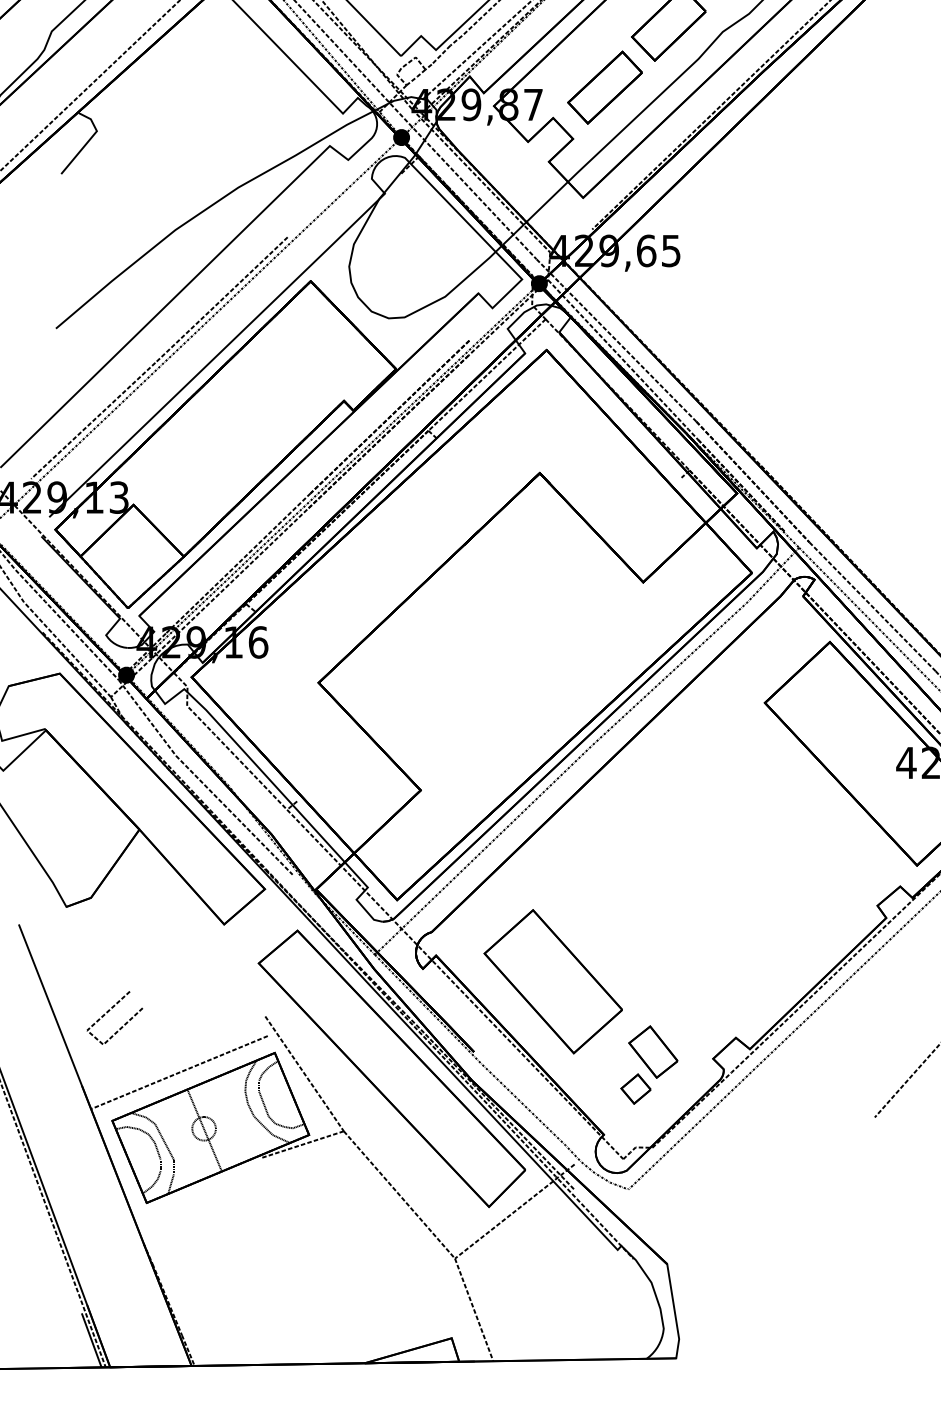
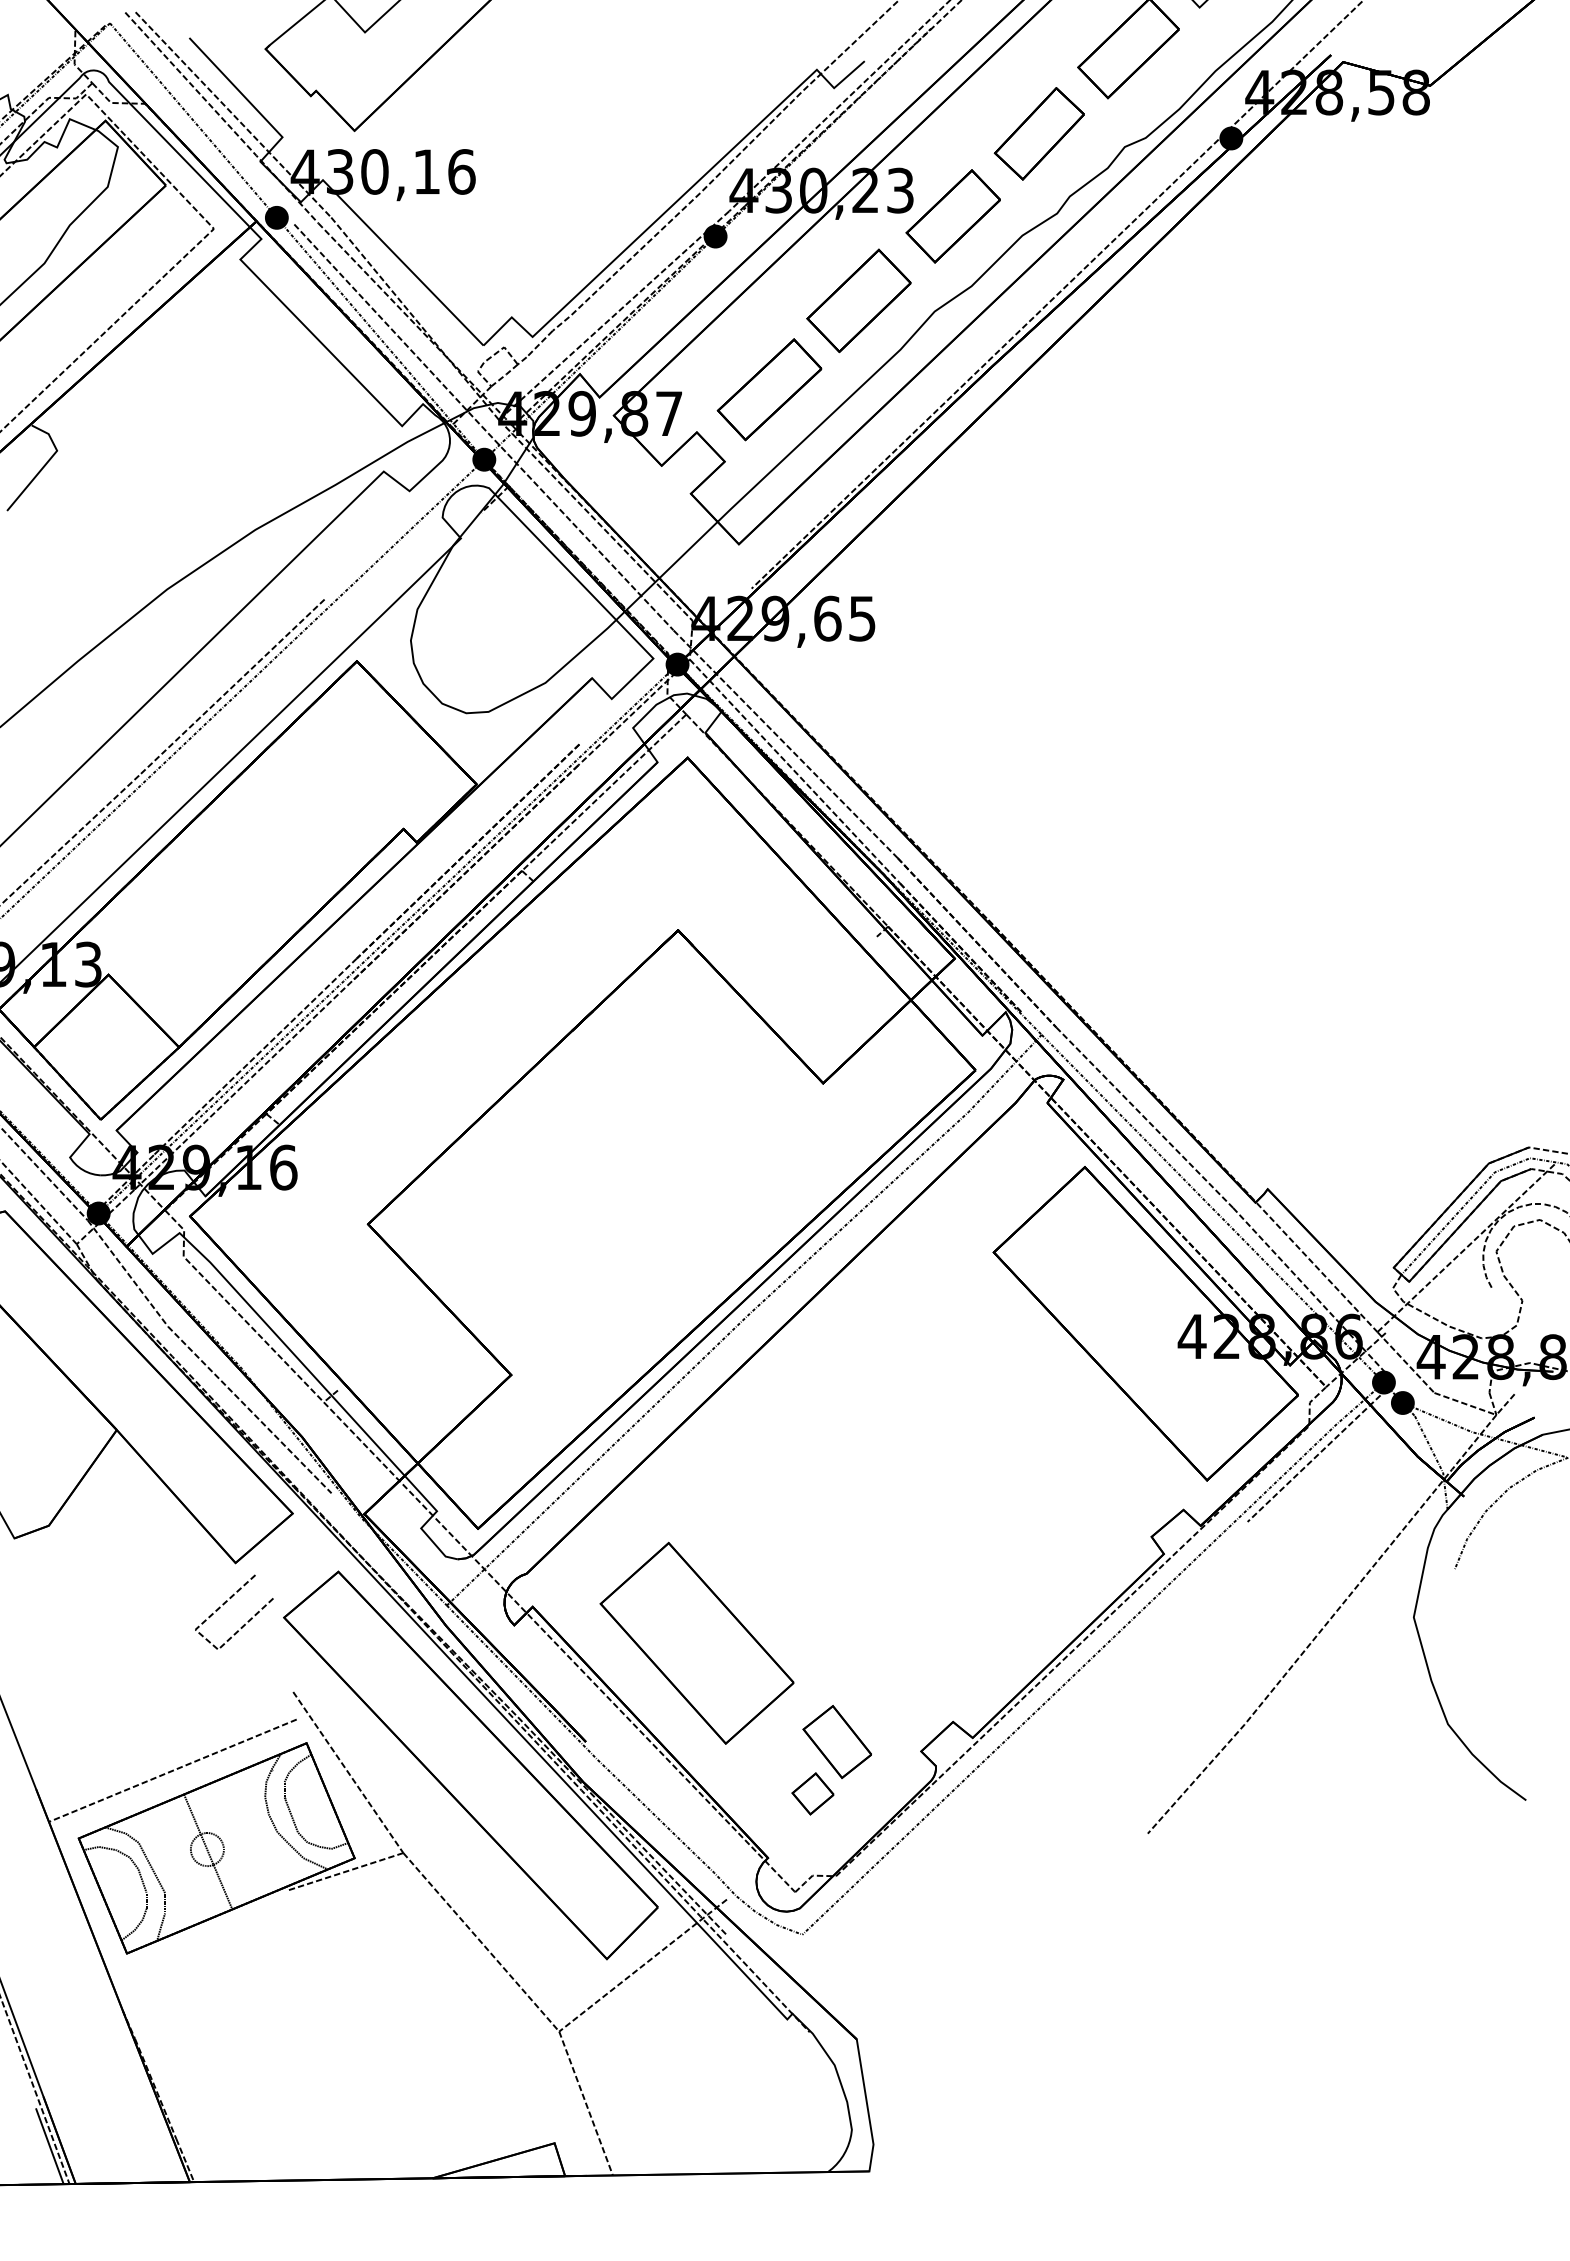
line: (109, 1011) -> (226, 1602), moved

